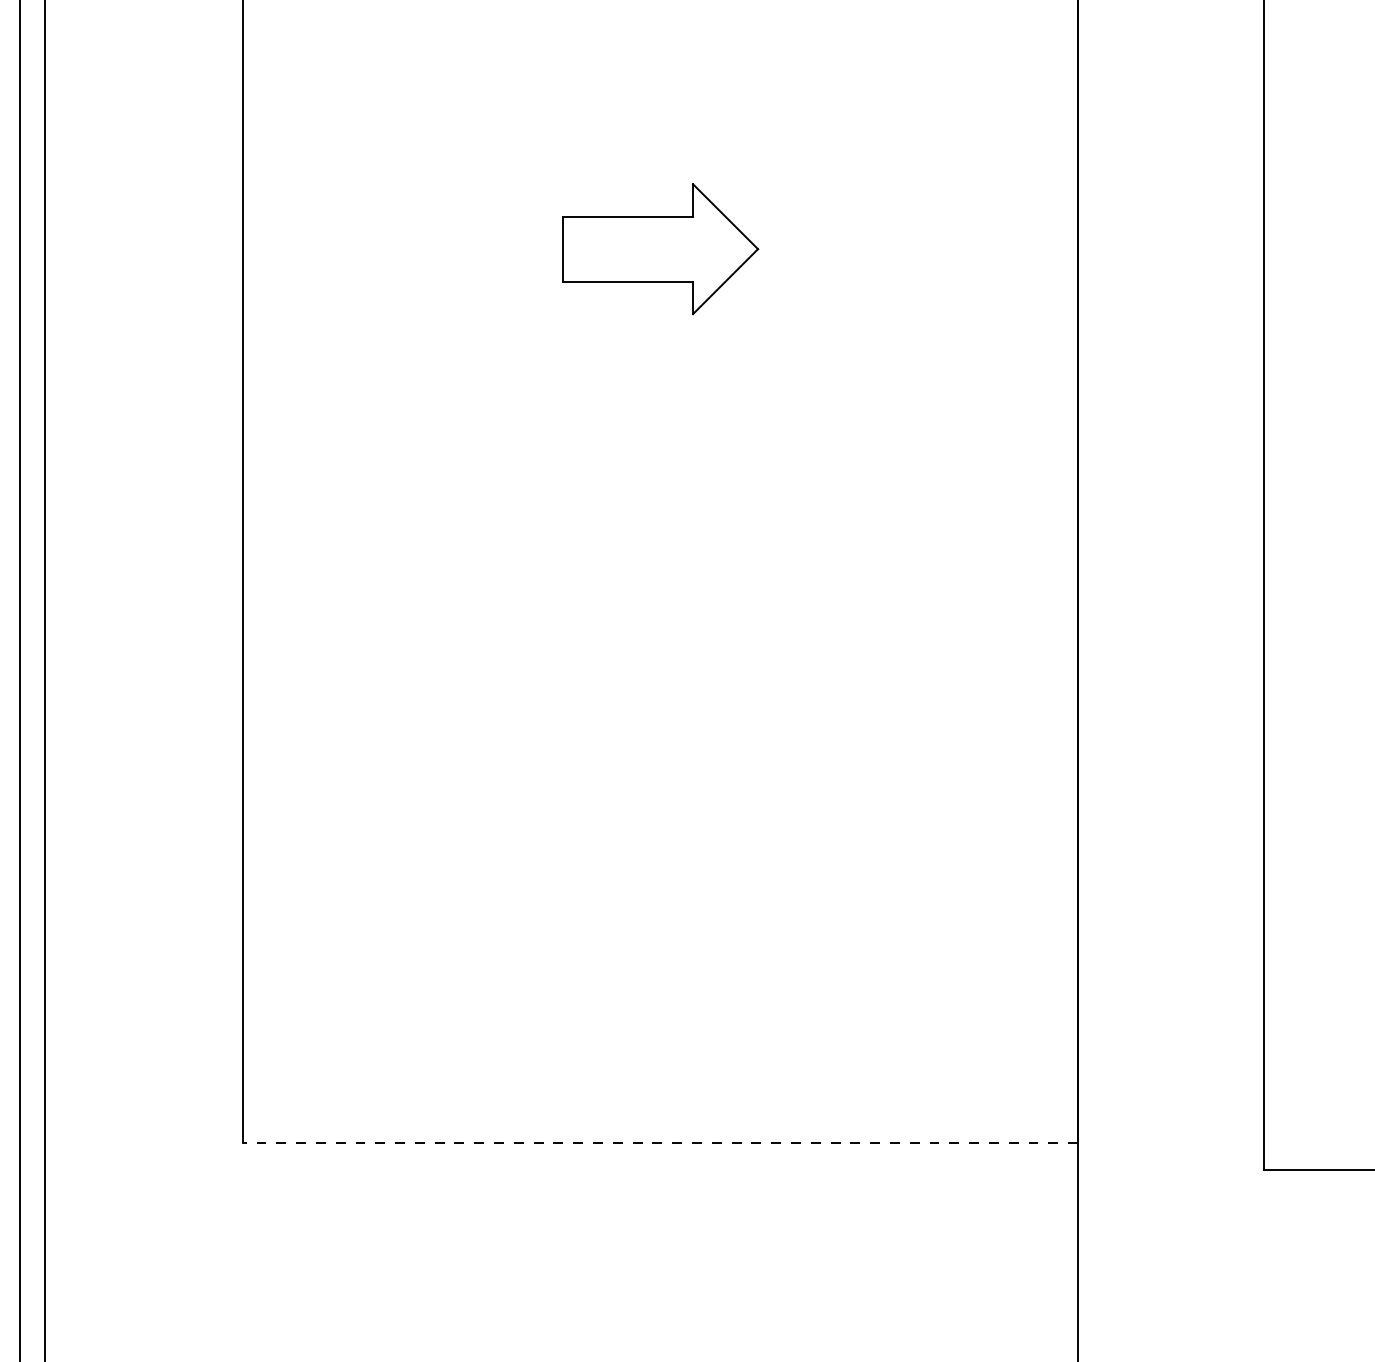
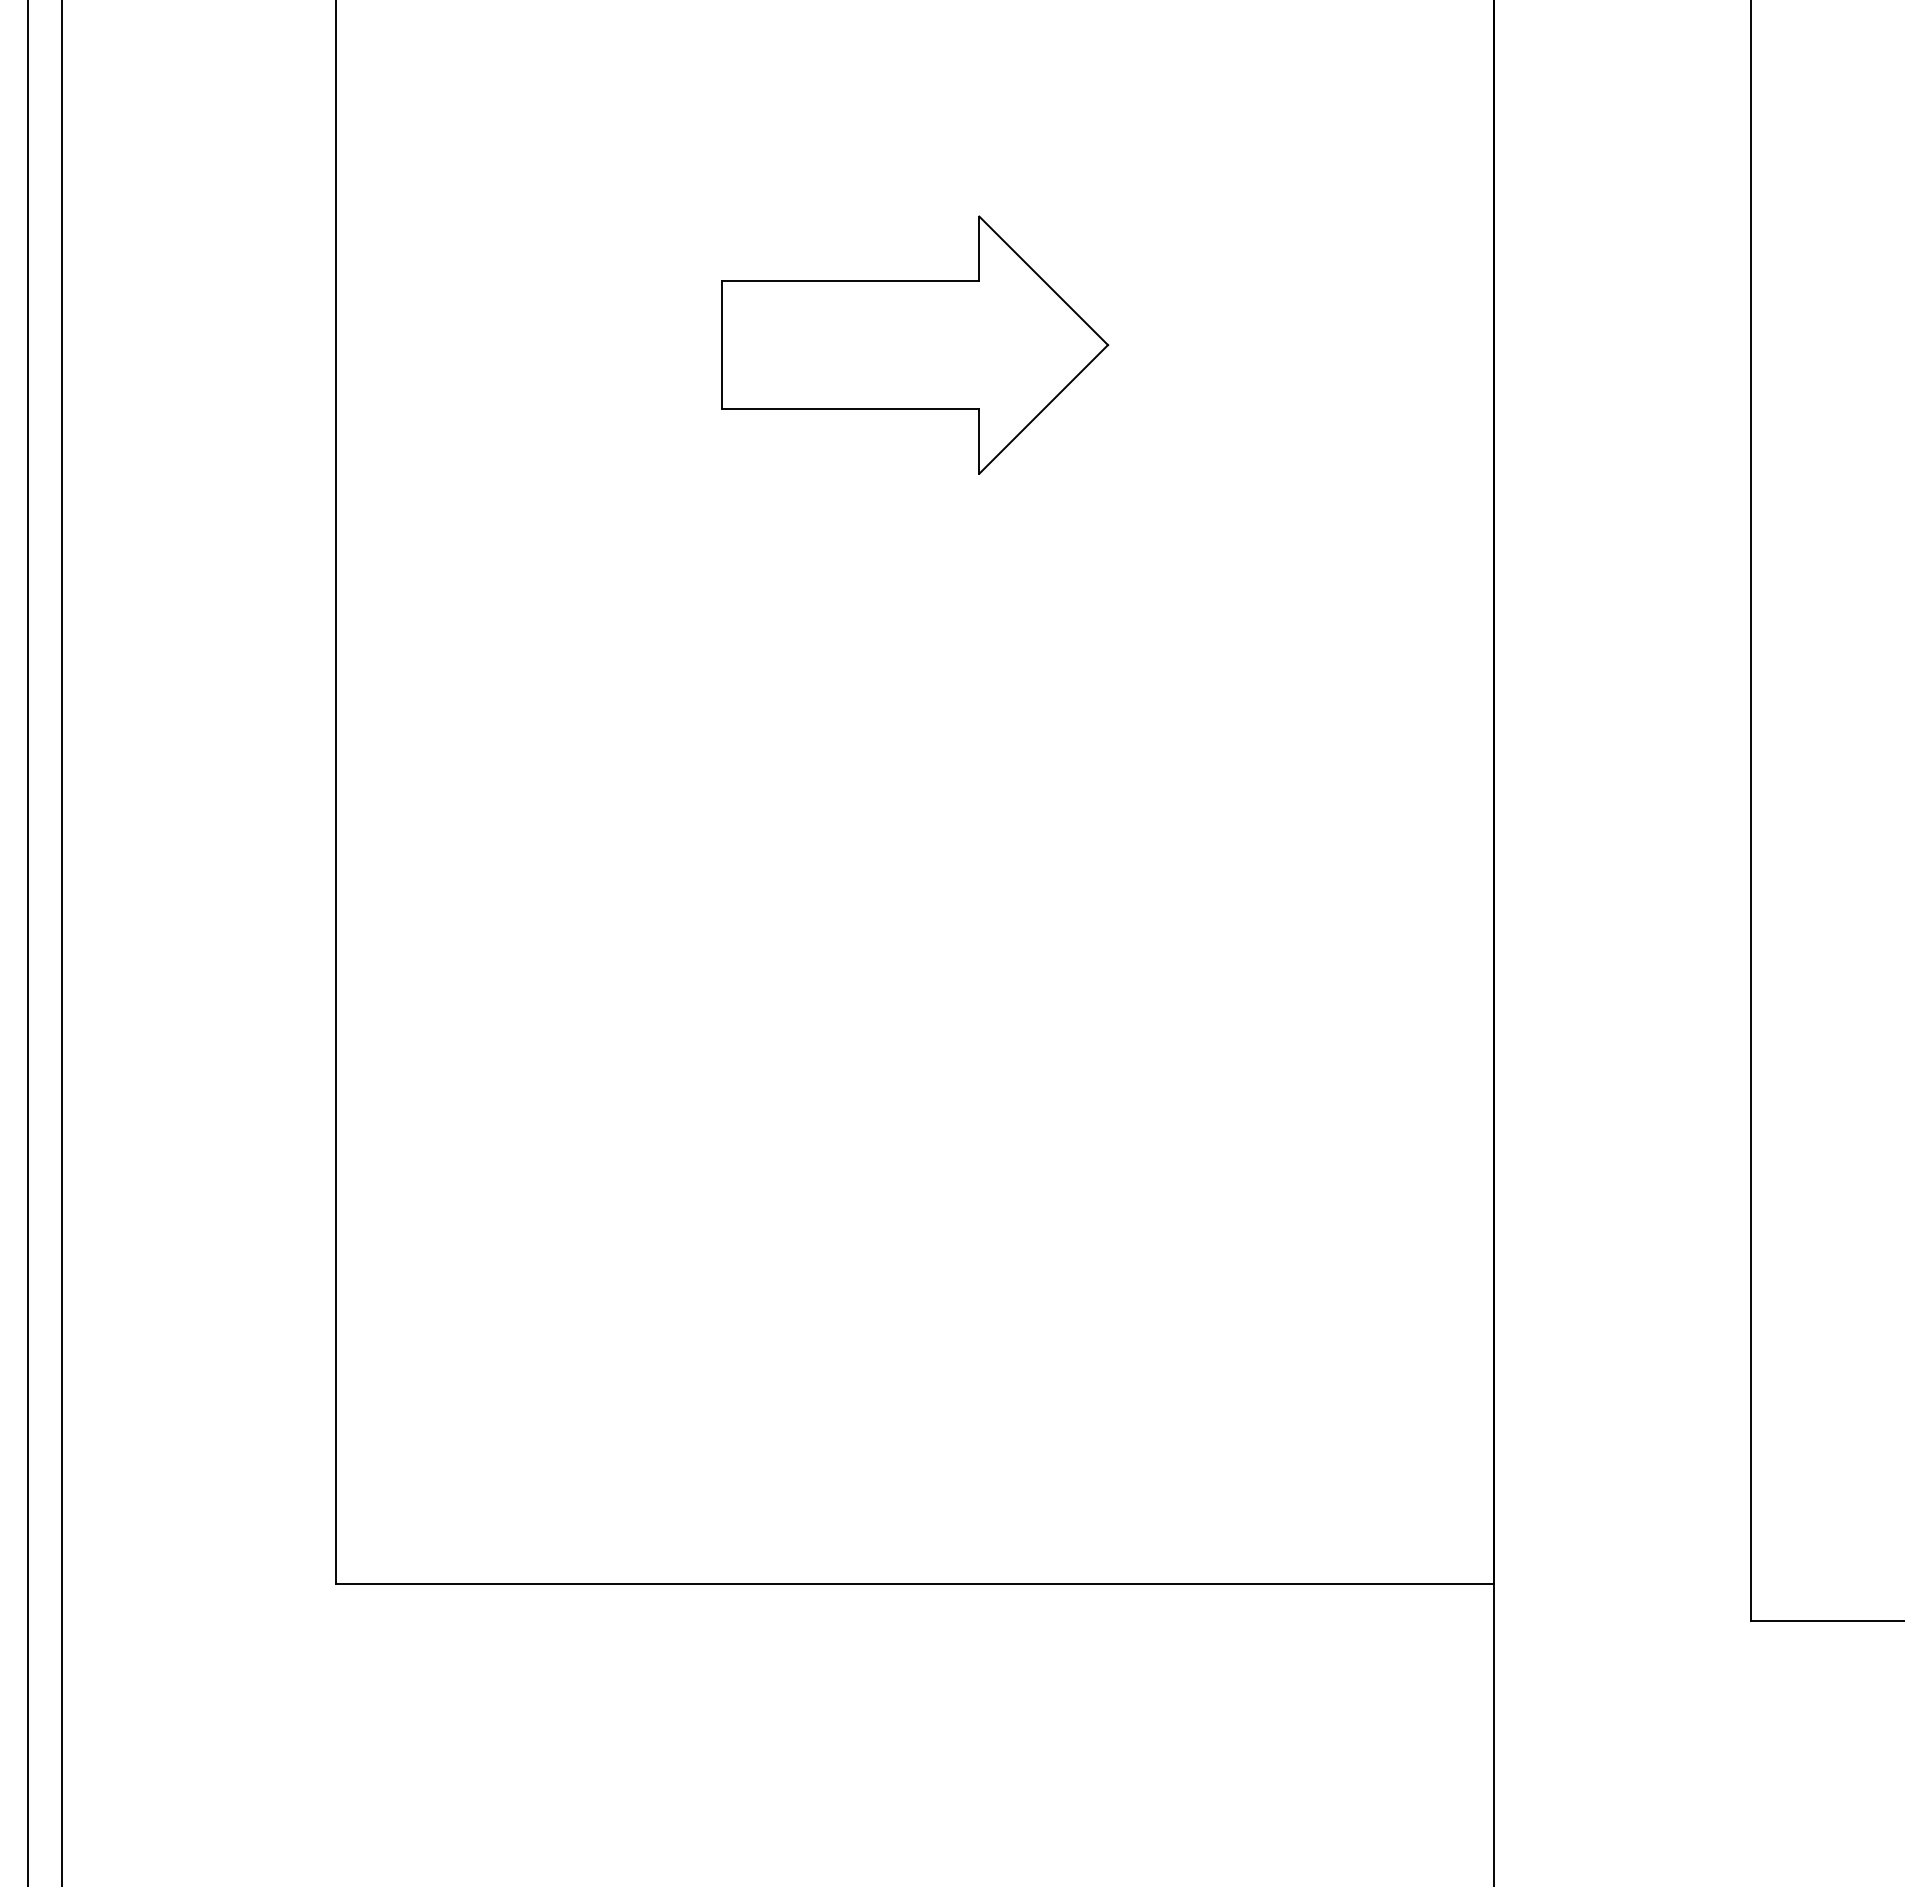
part: (660, 248) -> (915, 344), size x1.43
line: (660, 1142) -> (915, 1583), dashed -> solid

